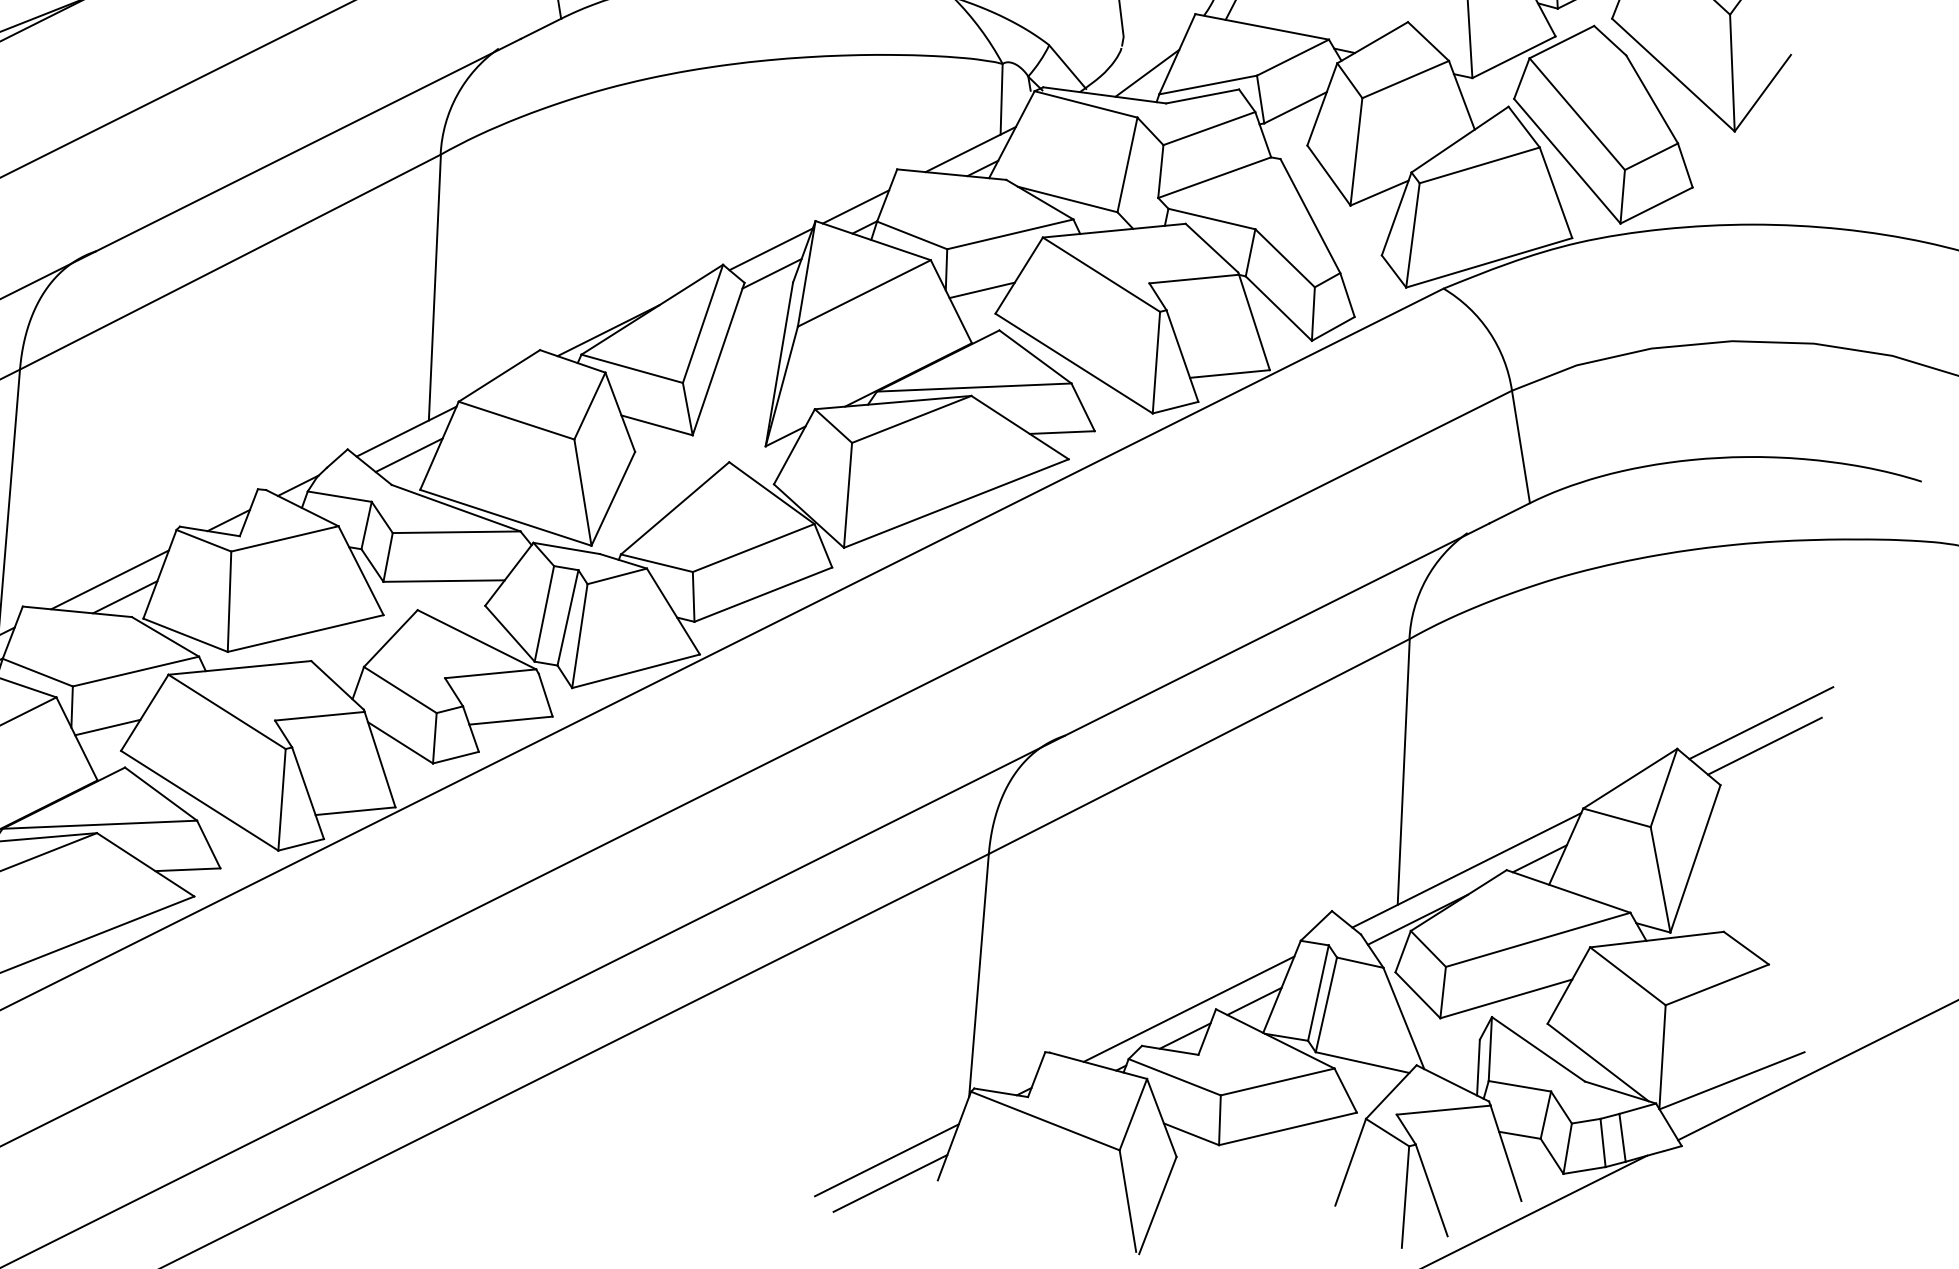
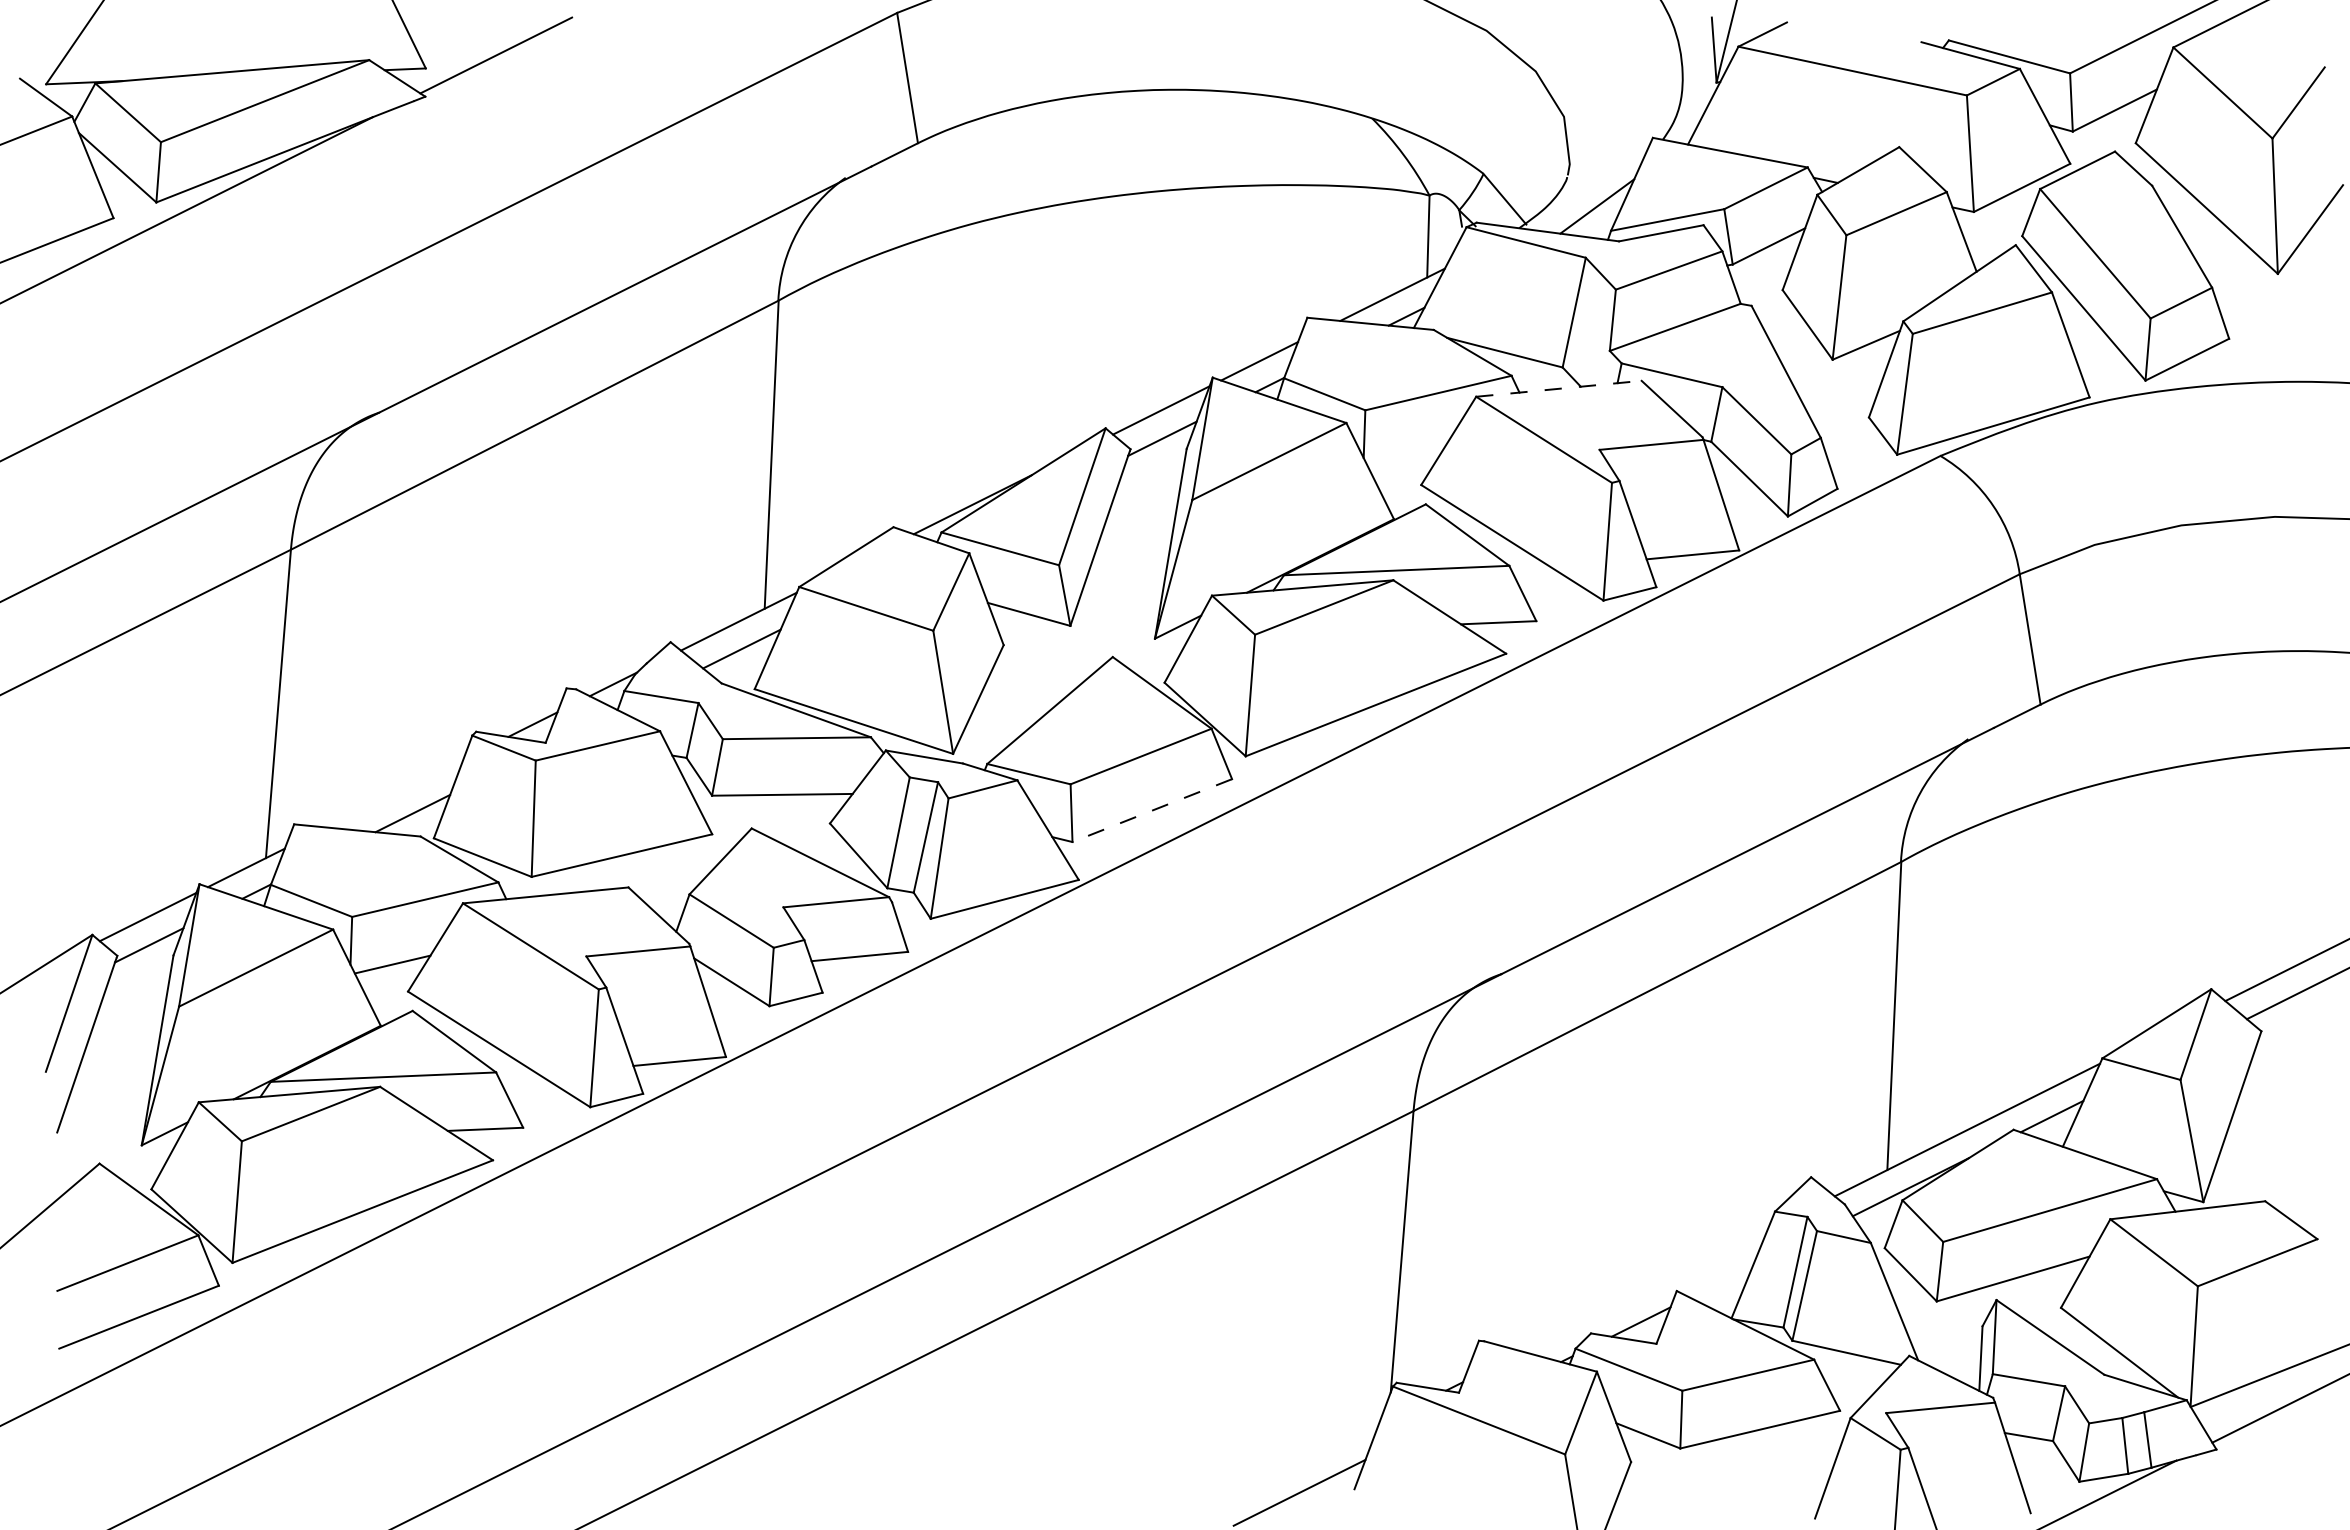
line: (1114, 230) -> (1559, 388), solid -> dashed
line: (981, 289) -> (1405, 457), removed
line: (110, 579) -> (395, 793), removed
line: (763, 594) -> (1152, 810), solid -> dashed
line: (1253, 1001) -> (1720, 1281), removed
line: (1189, 1008) -> (1645, 1290), removed
line: (886, 1159) -> (1295, 1465), removed

